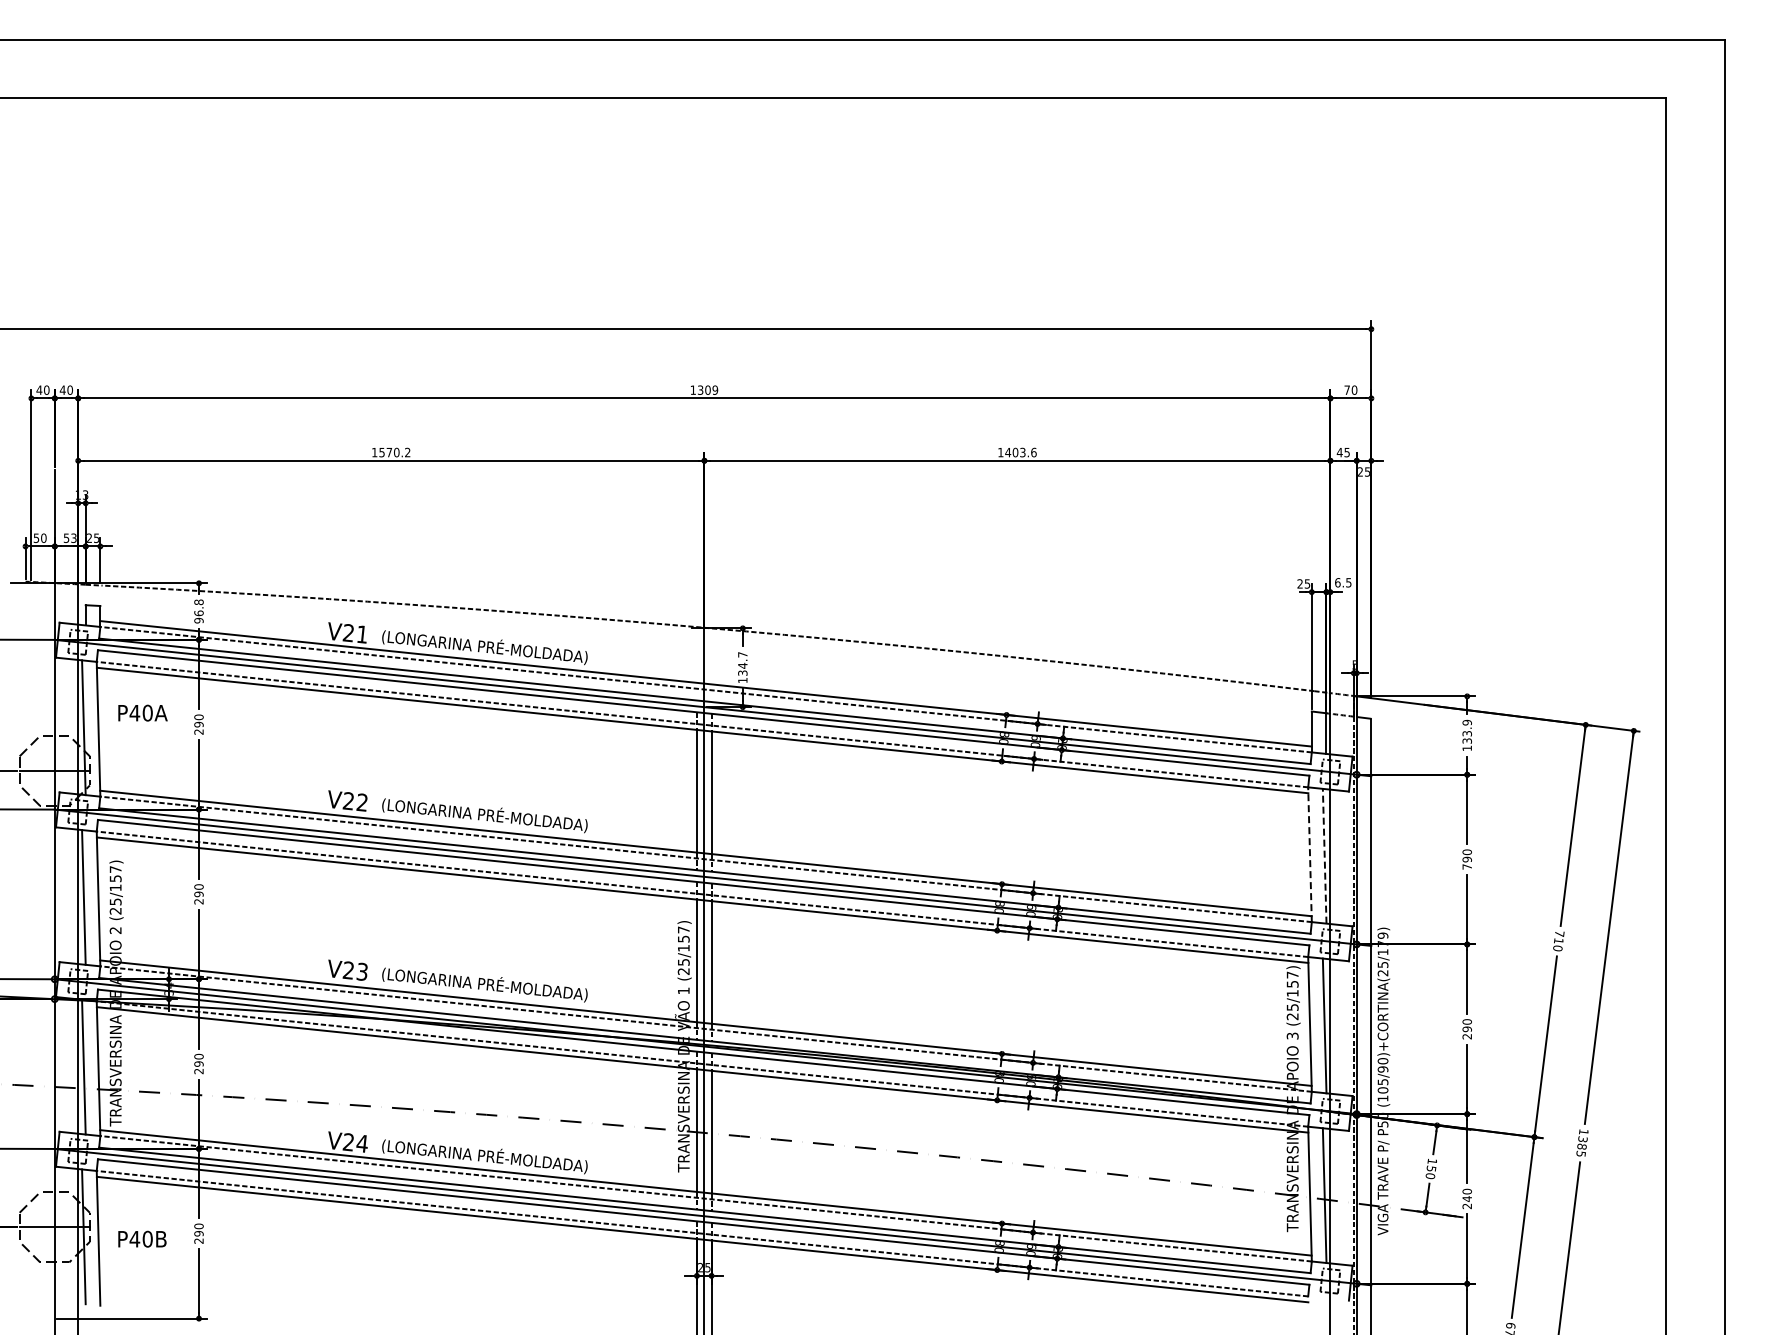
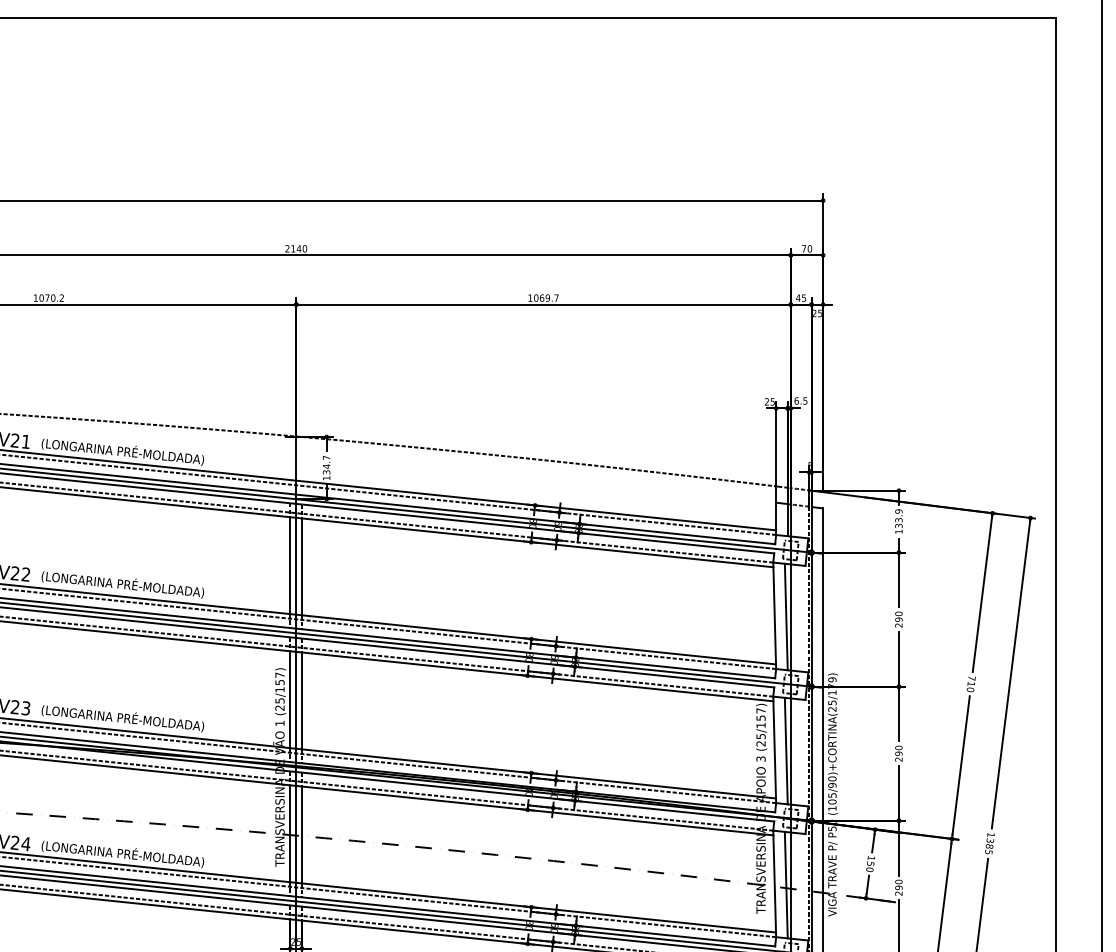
text: (703, 389) -> (295, 248), 1309 -> 2140
text: (381, 452) -> (41, 298), 1570.2 -> 1070.2
text: (1020, 452) -> (545, 298), 1403.6 -> 1069.7
line: (1310, 854) -> (775, 615), dashed -> solid
line: (1324, 855) -> (786, 616), dashed -> solid
text: (1466, 866) -> (898, 625), 790 -> 290
text: (1466, 1198) -> (898, 887), 240 -> 290

